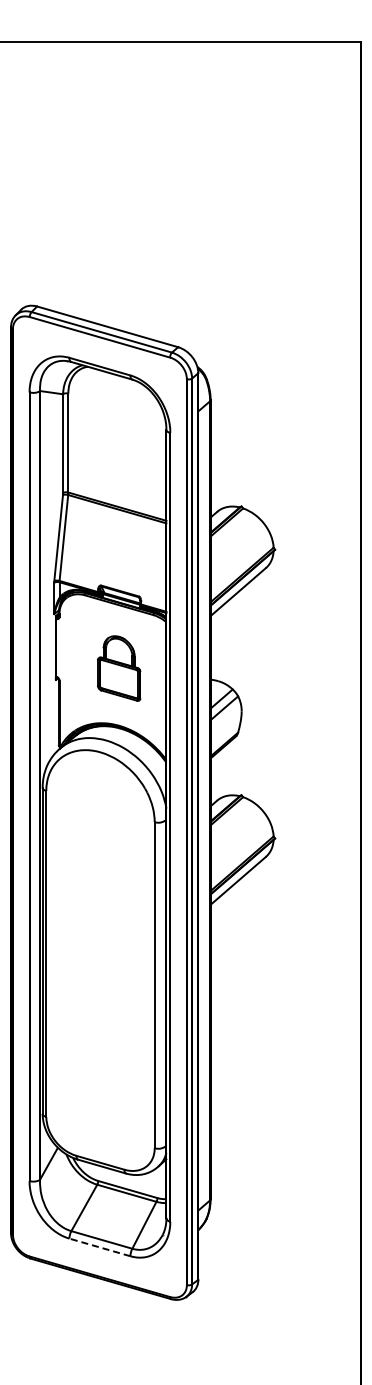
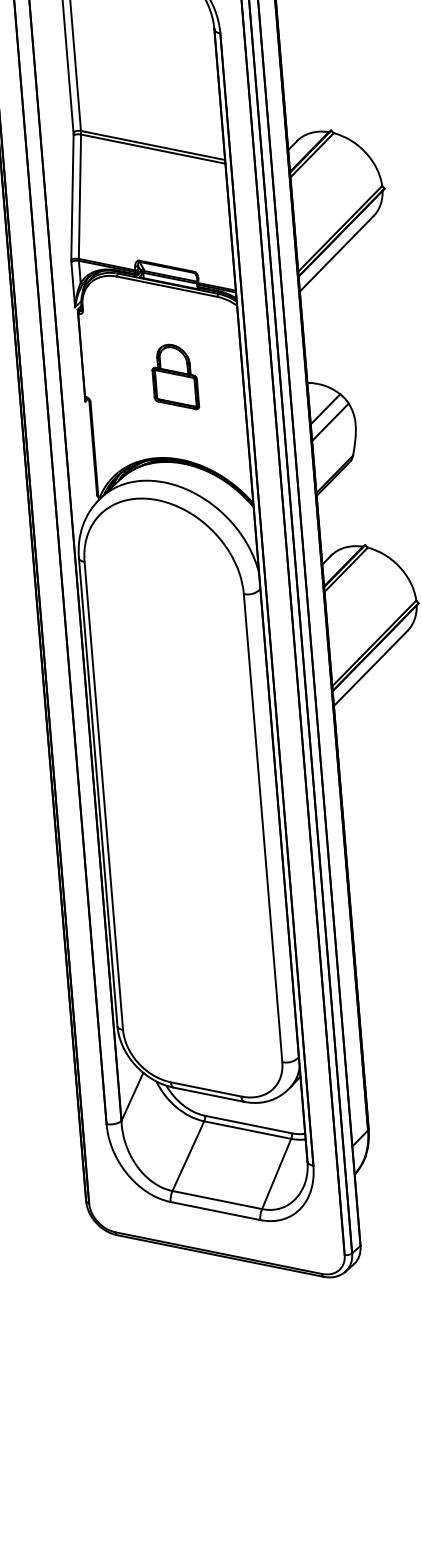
part: (119, 668) -> (175, 377), size x0.71
line: (99, 1247) -> (214, 1211), dashed -> solid

